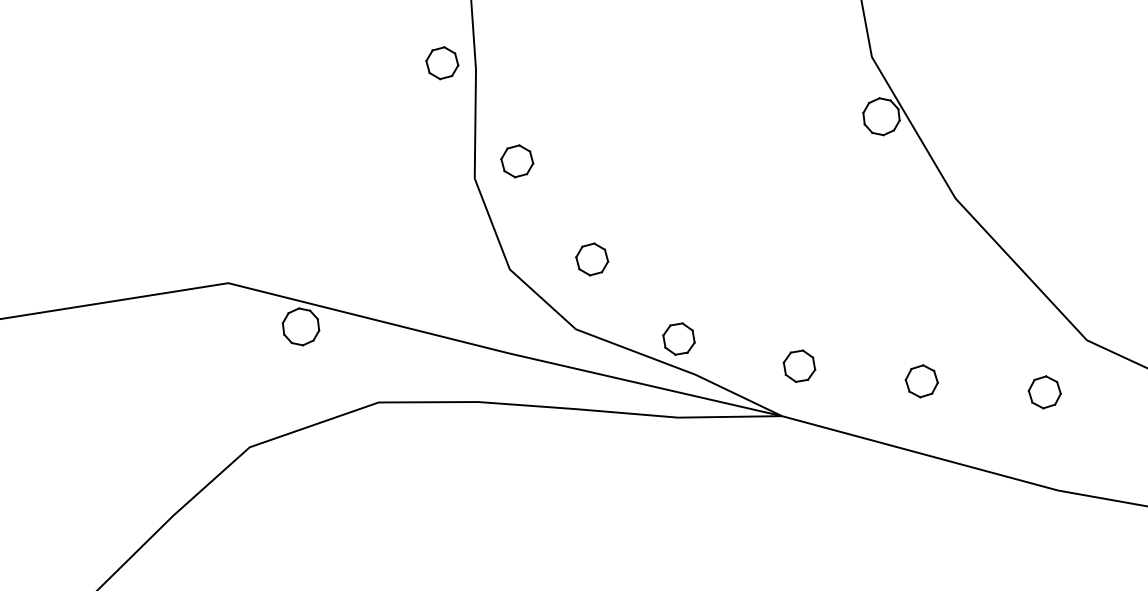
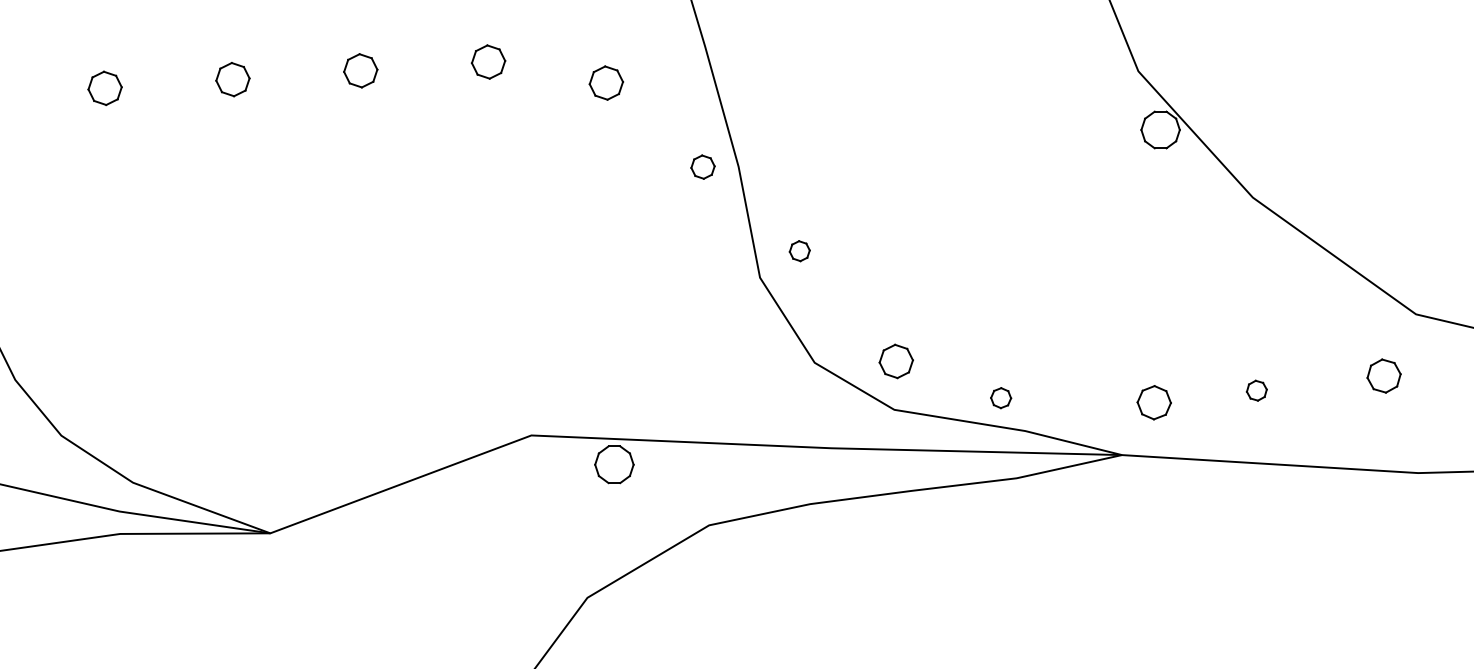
part: (441, 62) -> (702, 166), size x0.7
part: (517, 160) -> (799, 250), size x0.6
part: (591, 259) -> (895, 361), moved
part: (678, 338) -> (1000, 397), size x0.6
part: (798, 365) -> (1153, 402), moved
part: (921, 381) -> (1256, 390), size x0.6

